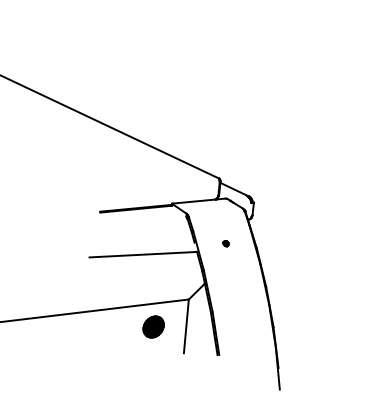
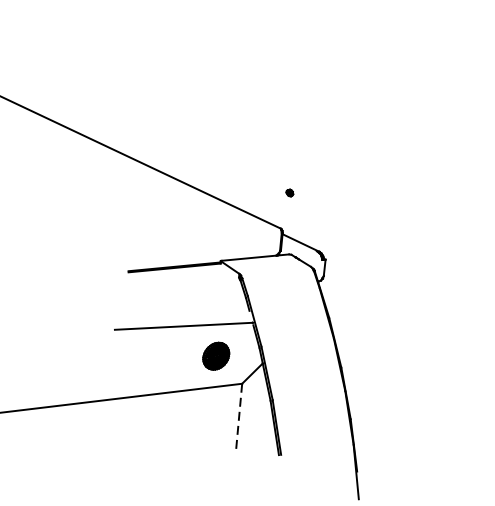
part: (225, 243) -> (289, 192), moved
part: (153, 326) -> (216, 355), moved
line: (186, 326) -> (239, 418), solid -> dashed

